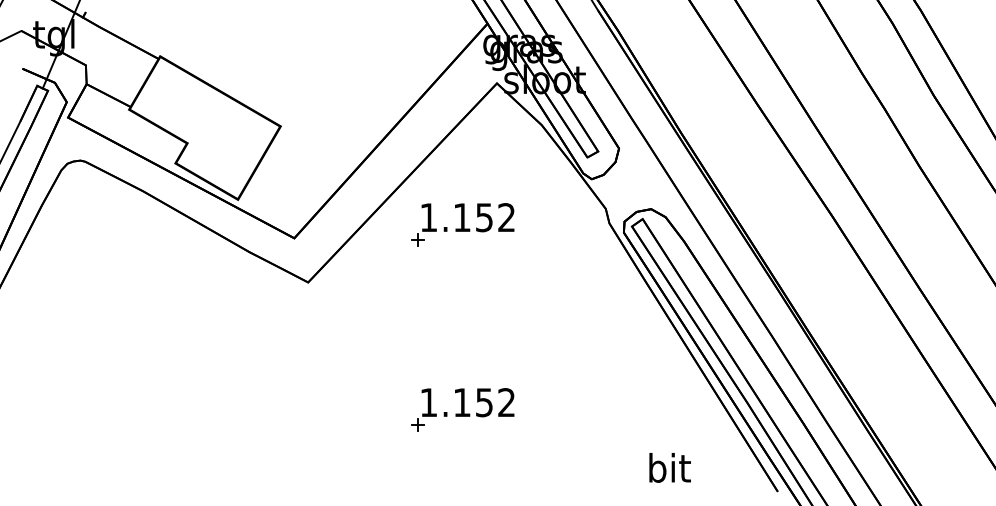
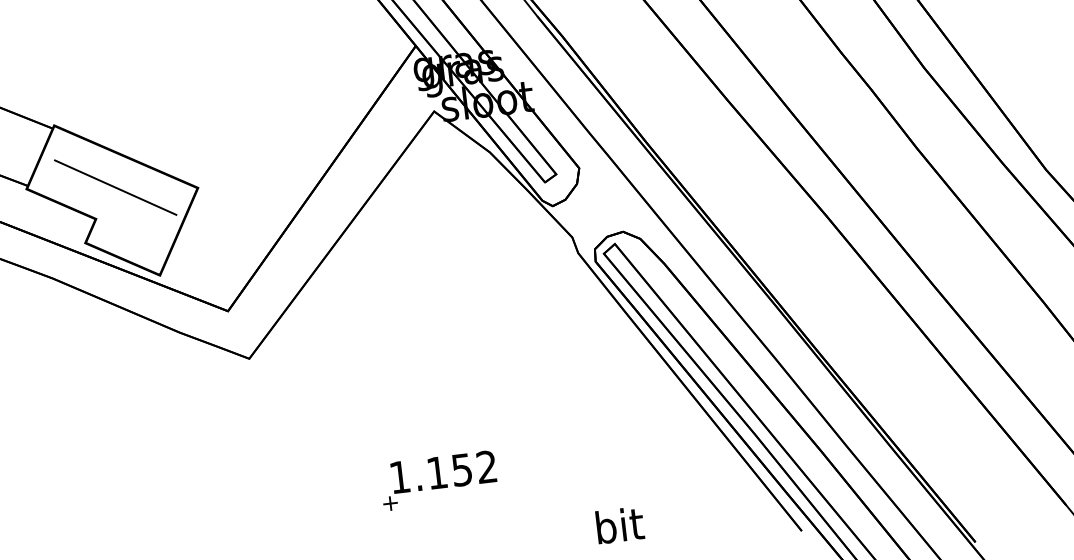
line: (207, 117) -> (115, 187), added
part: (462, 224) -> (414, 273), removed
text: (669, 467) -> (619, 524), moved

